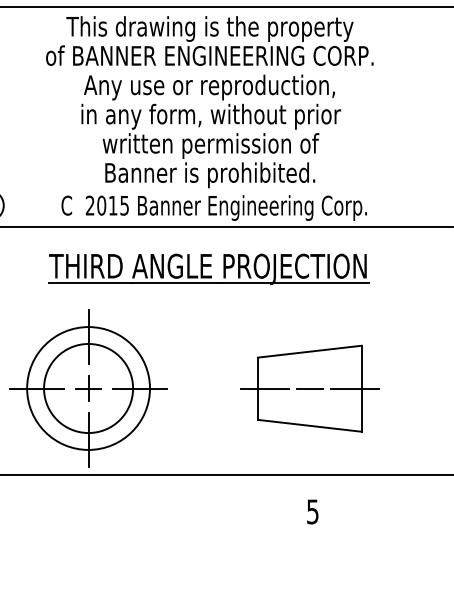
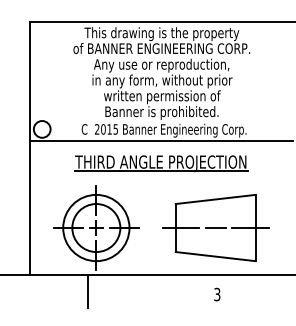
part: (309, 389) -> (215, 228), size x1.43
line: (72, 504) -> (87, 290), added
text: (313, 509) -> (217, 293), 5 -> 3

